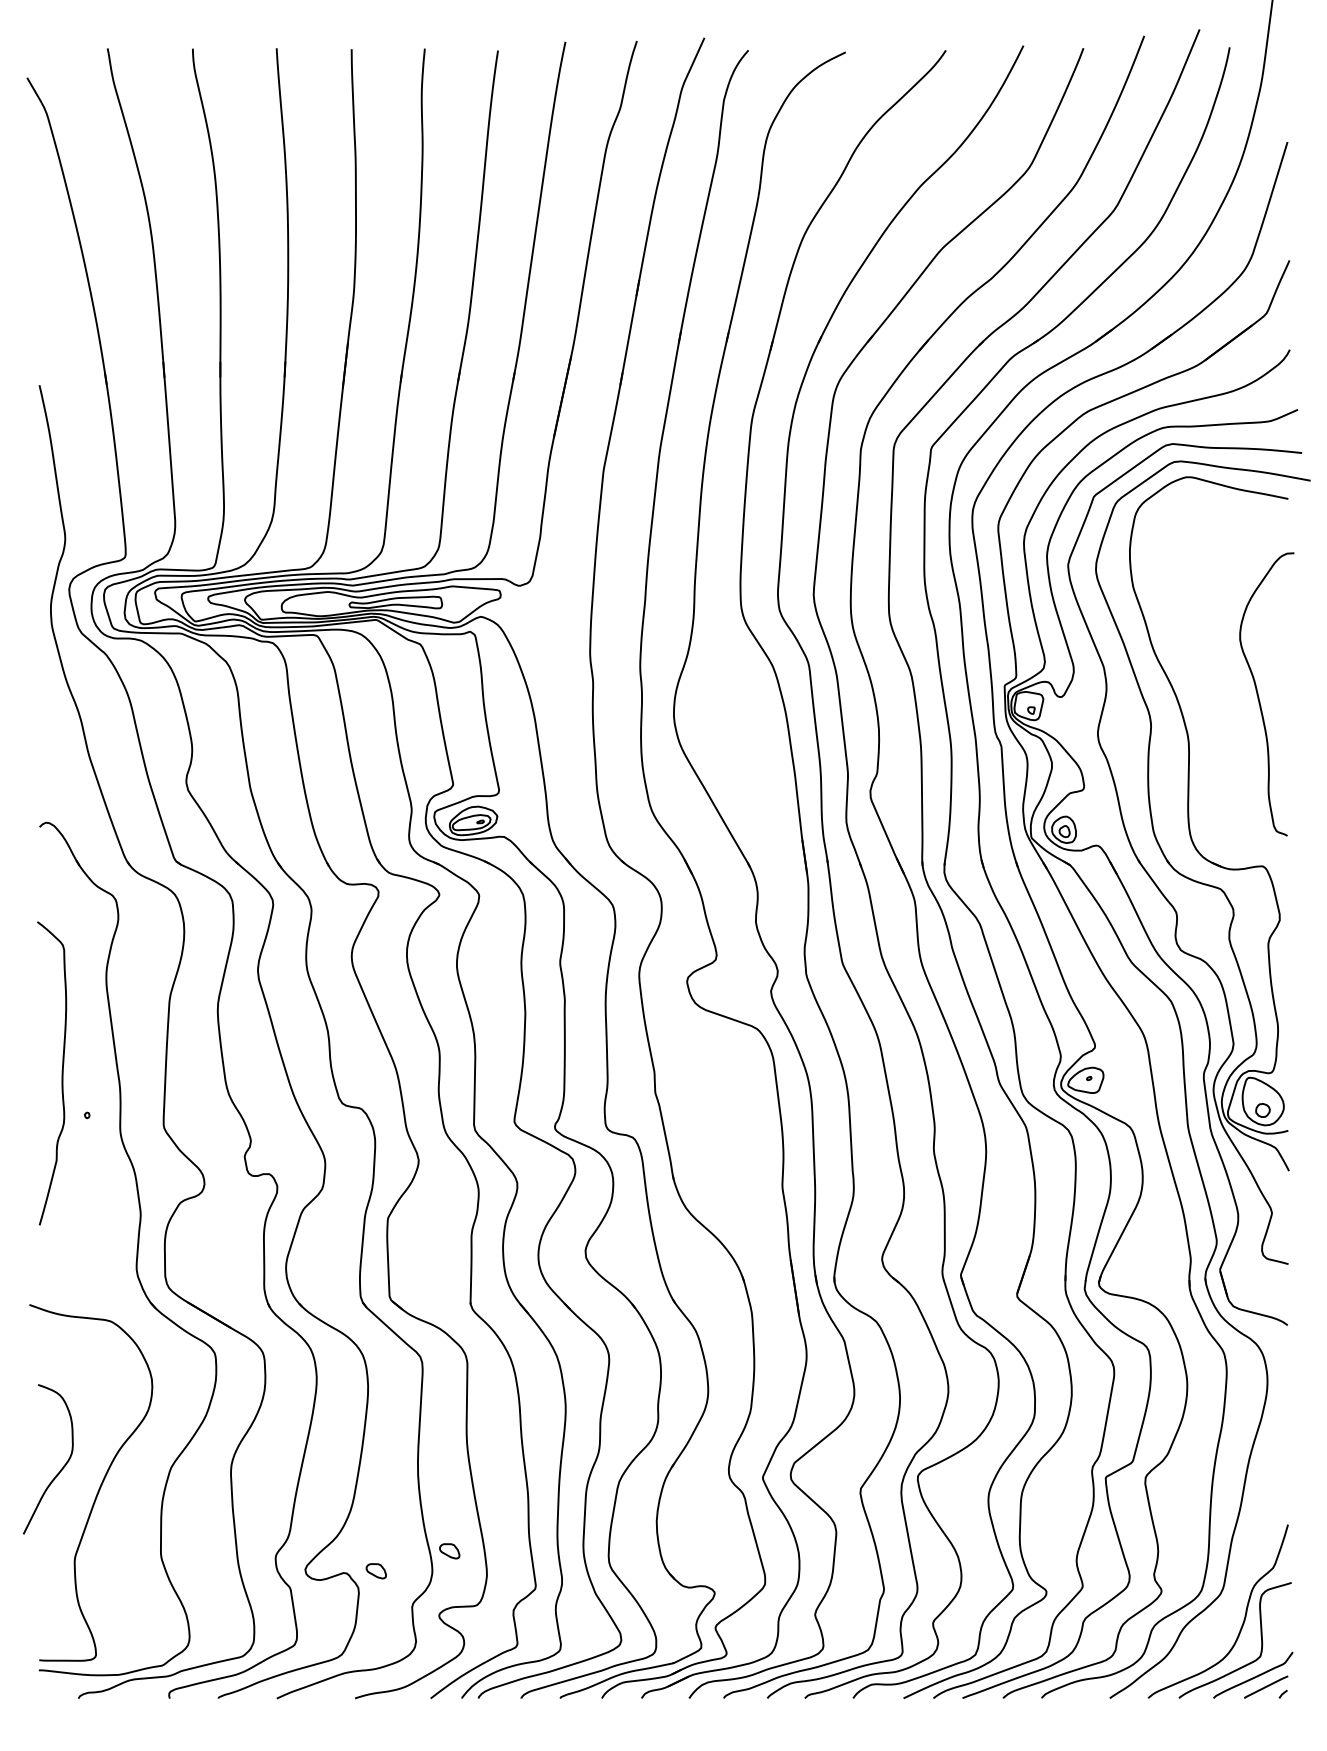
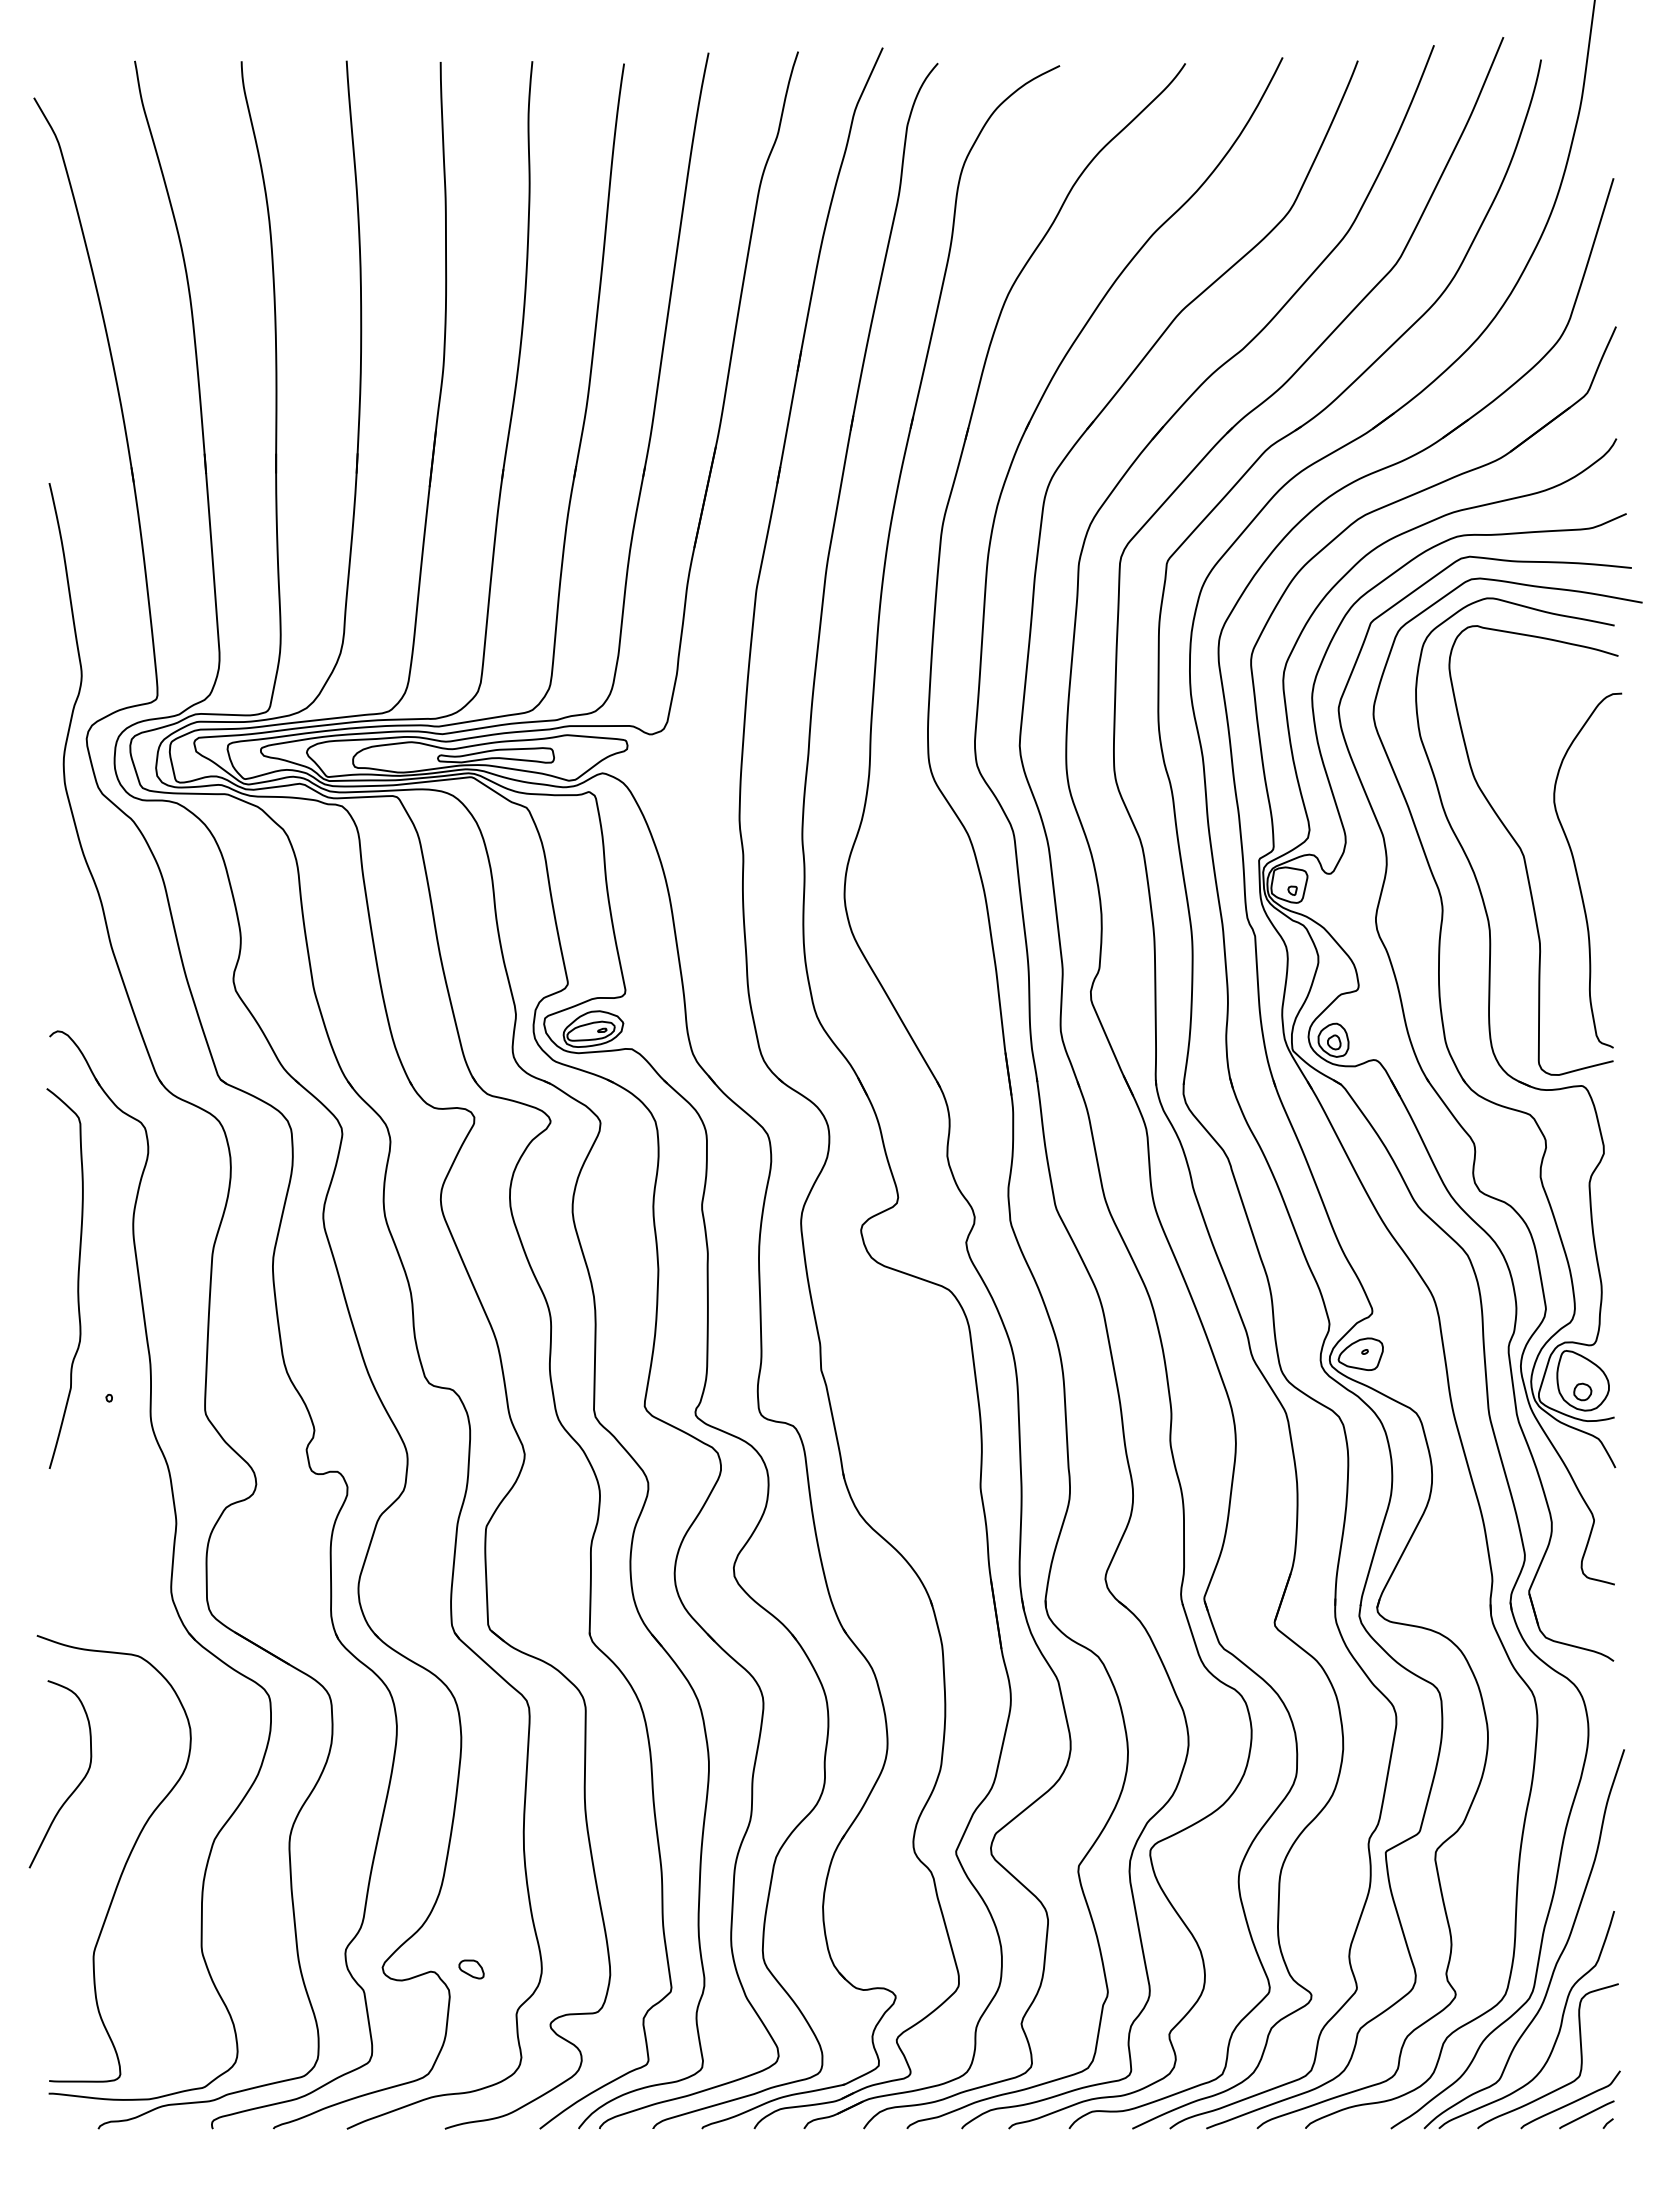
curve: (1215, 680) -> (1523, 852), added
curve: (61, 1073) -> (77, 1278), moved
curve: (61, 1469) -> (76, 1786), moved
part: (449, 1551) -> (563, 1944), removed
curve: (1243, 1561) -> (1558, 1957), added

